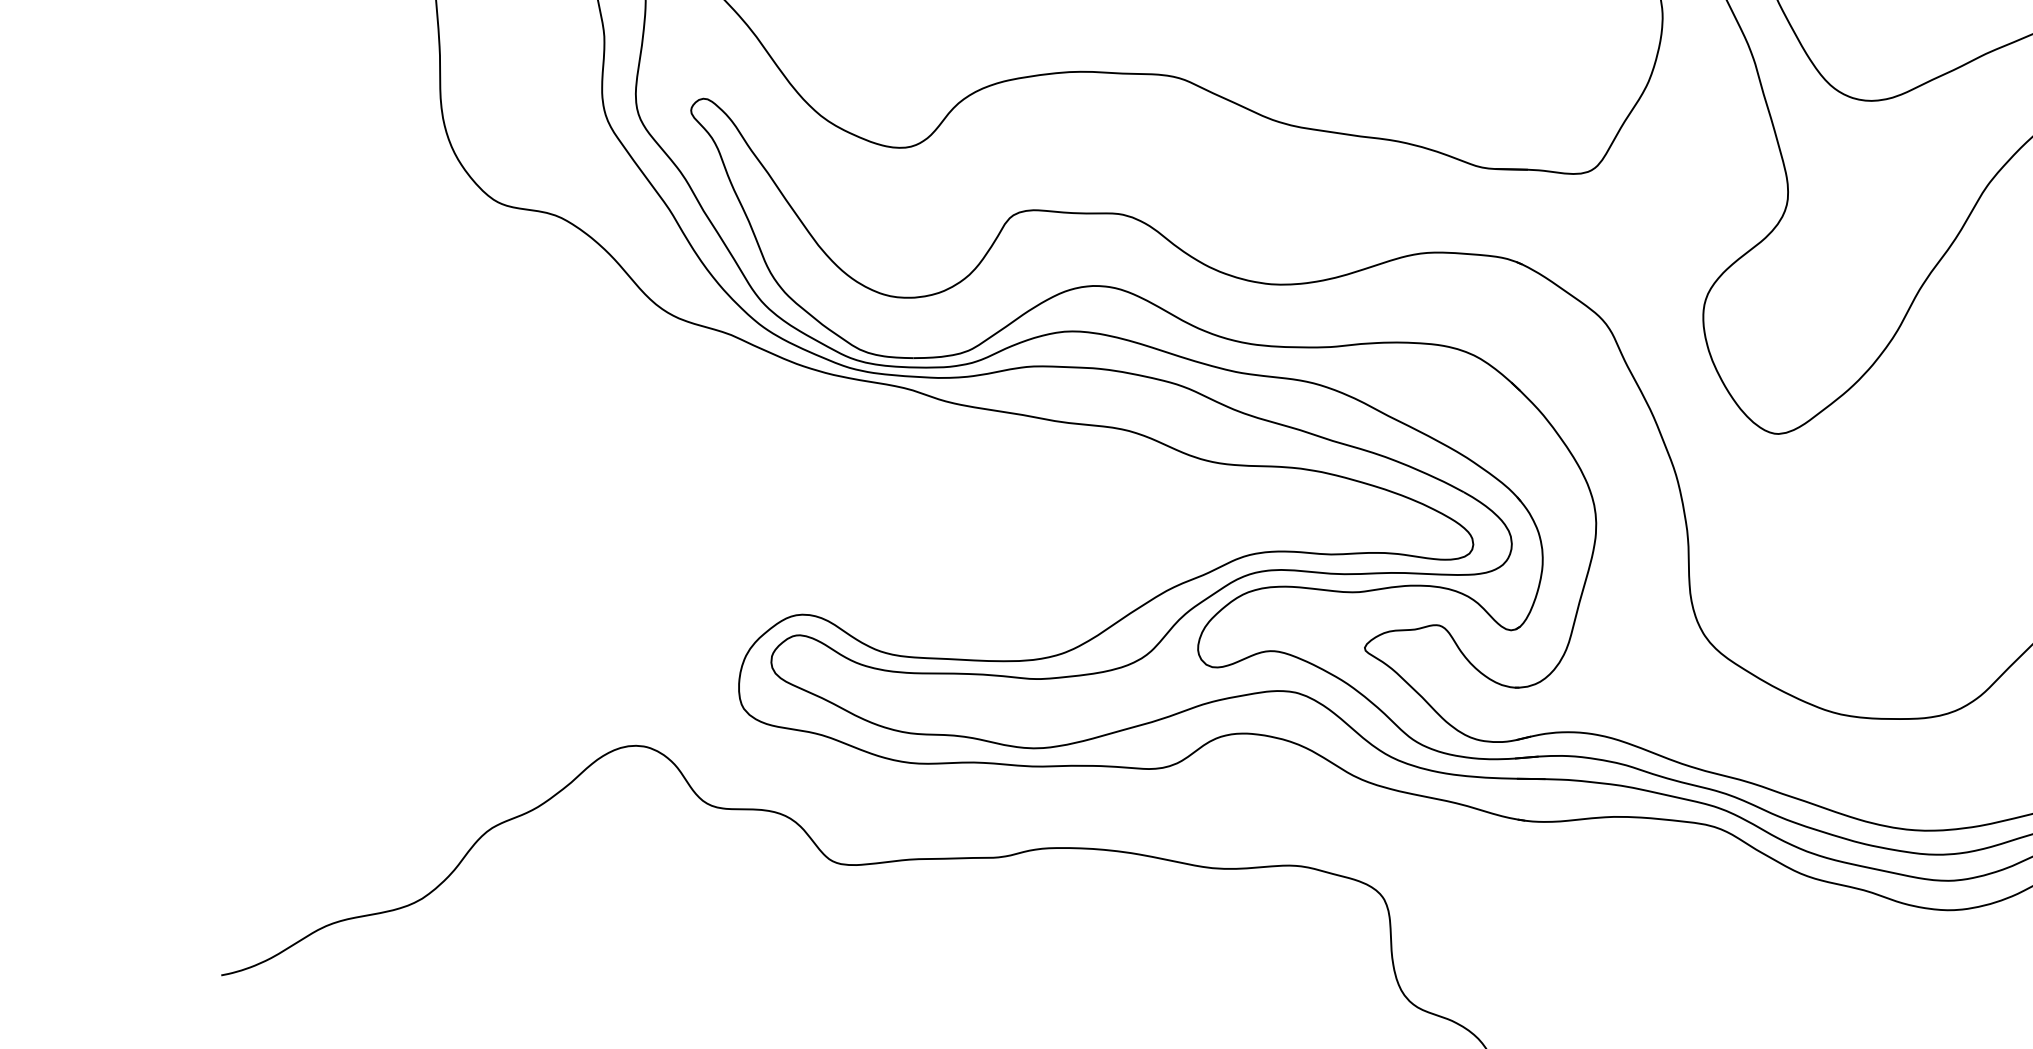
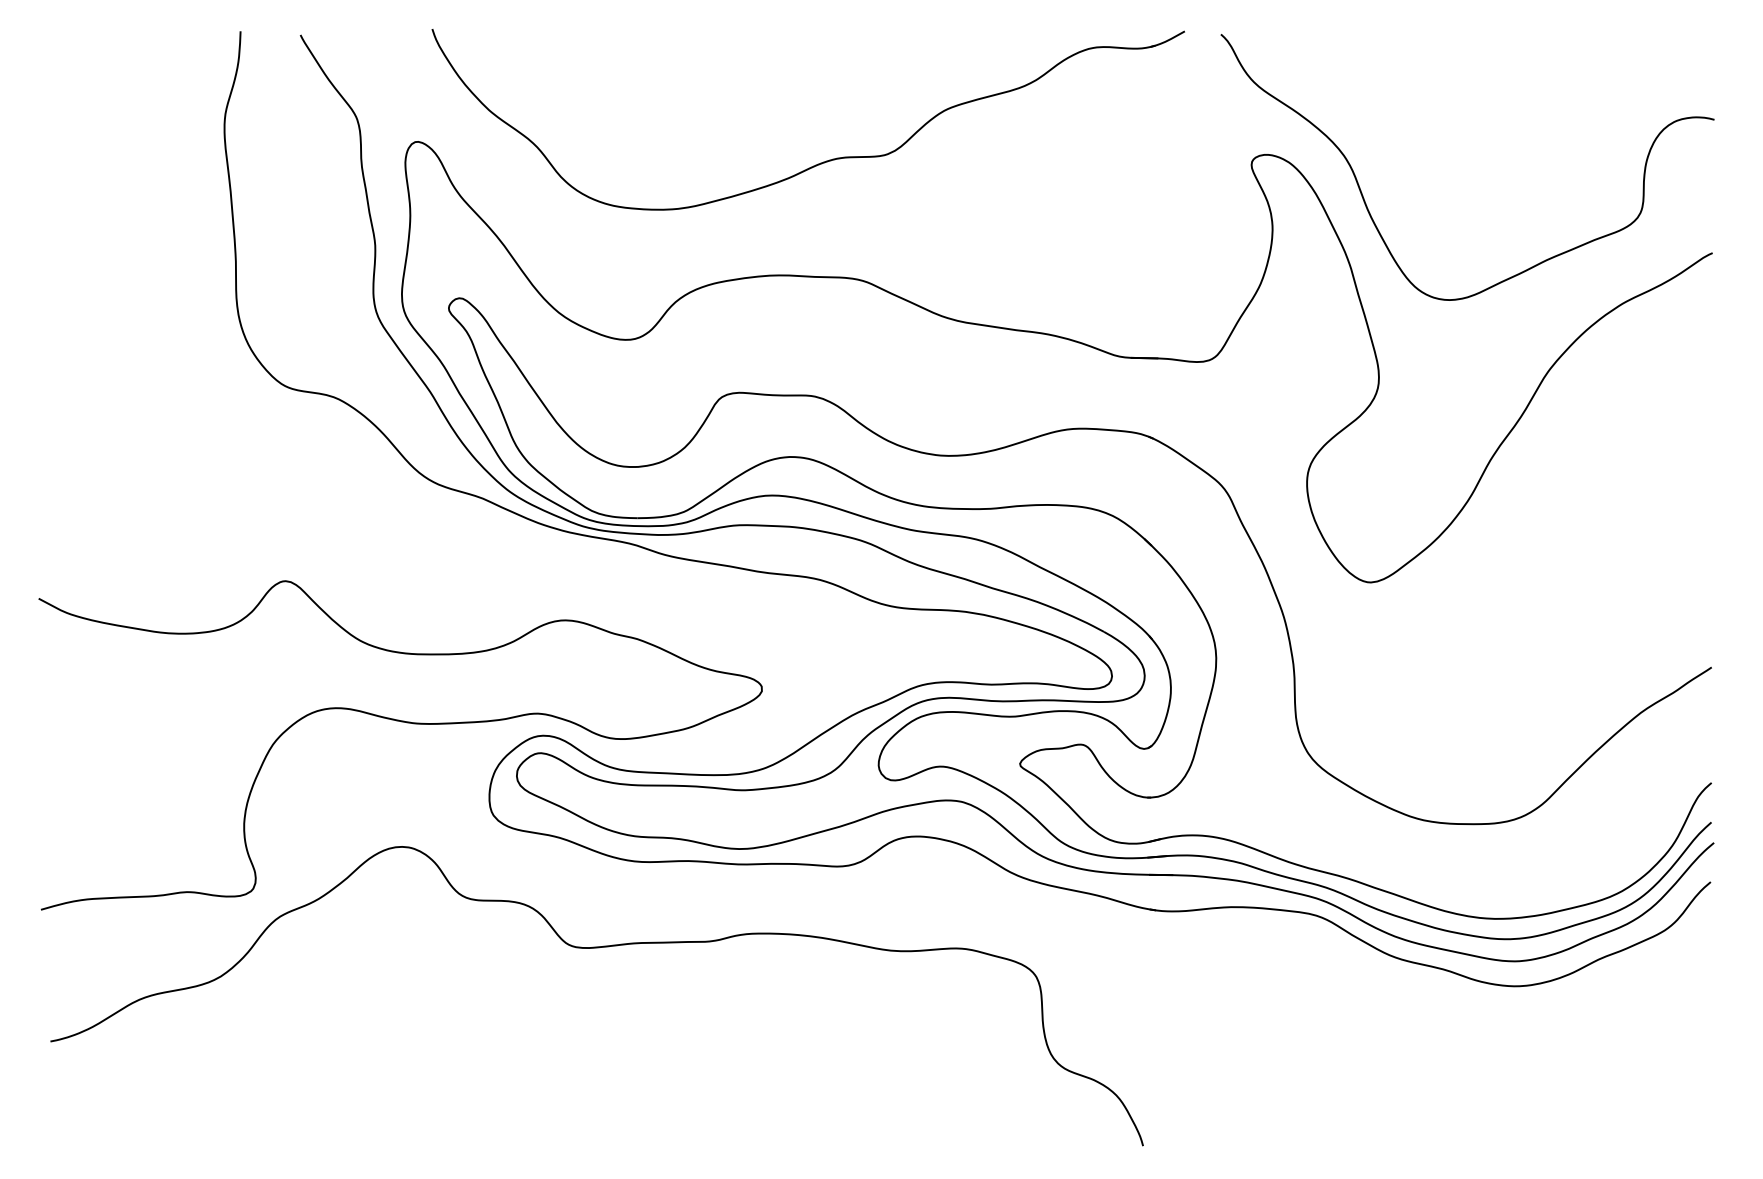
curve: (641, 600) -> (406, 723), added

